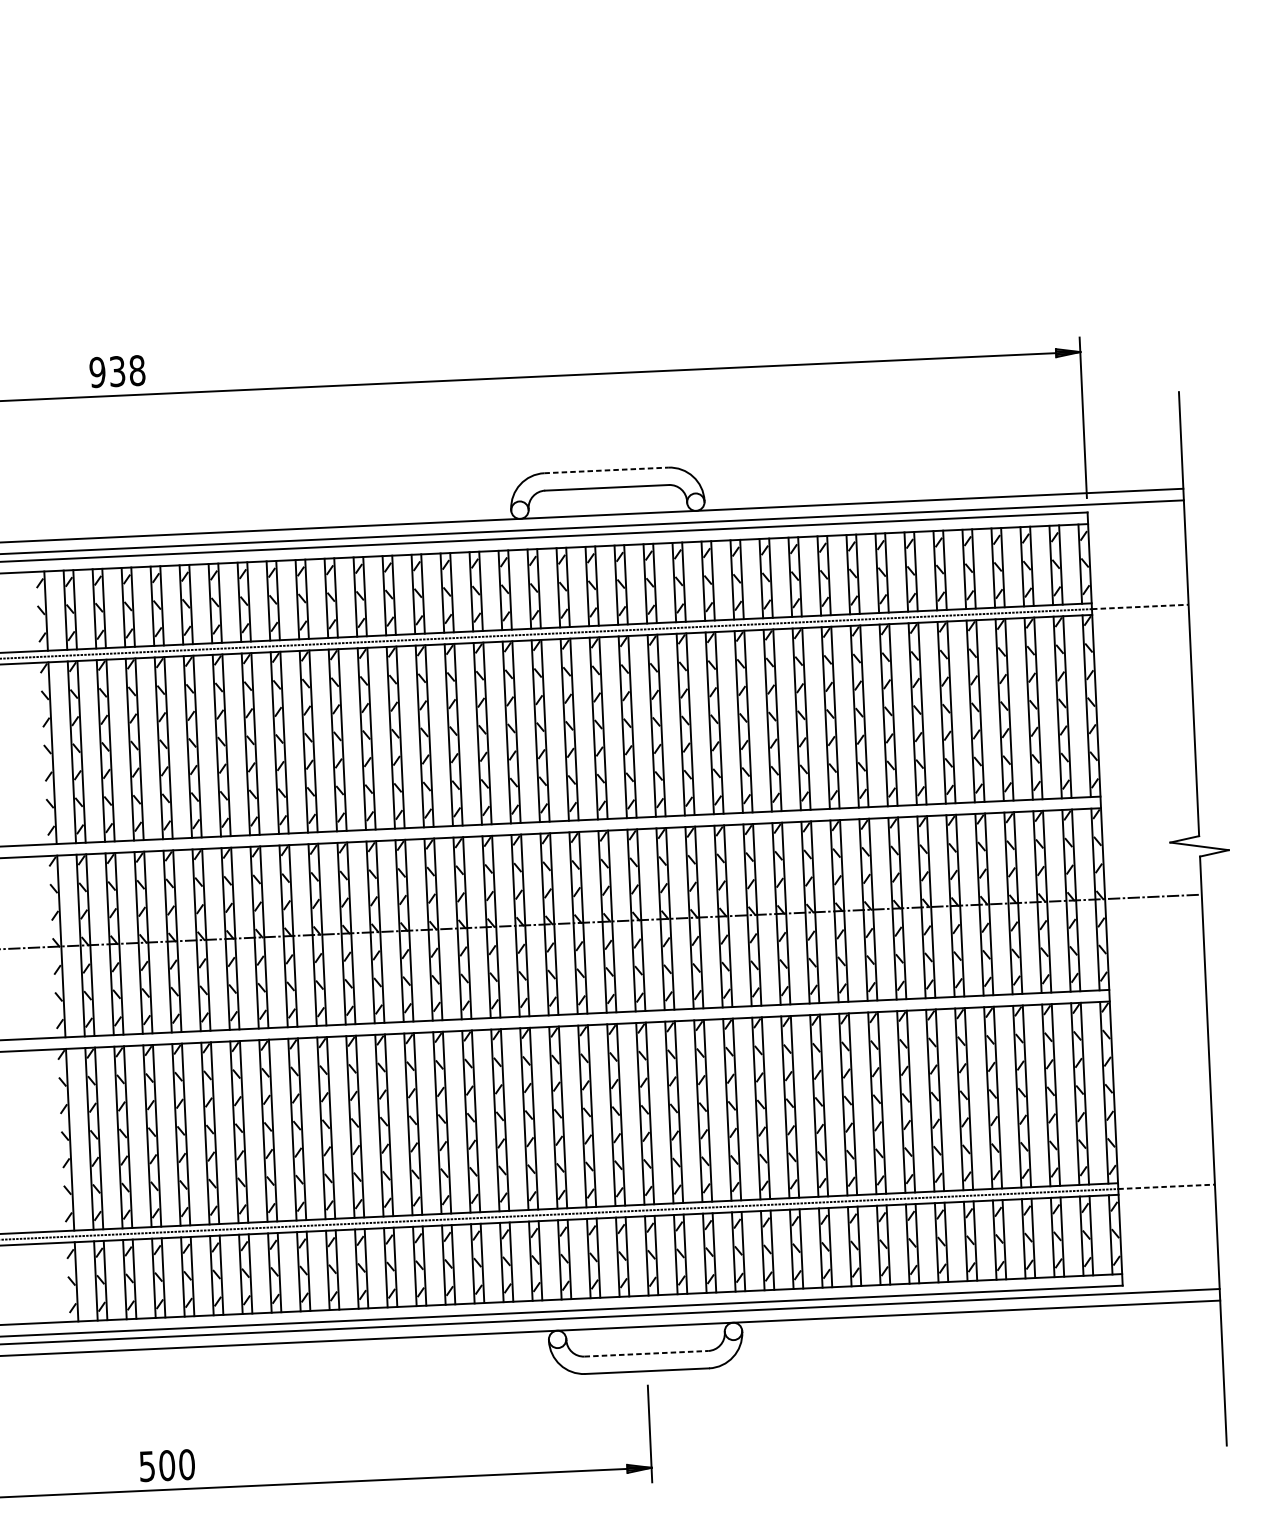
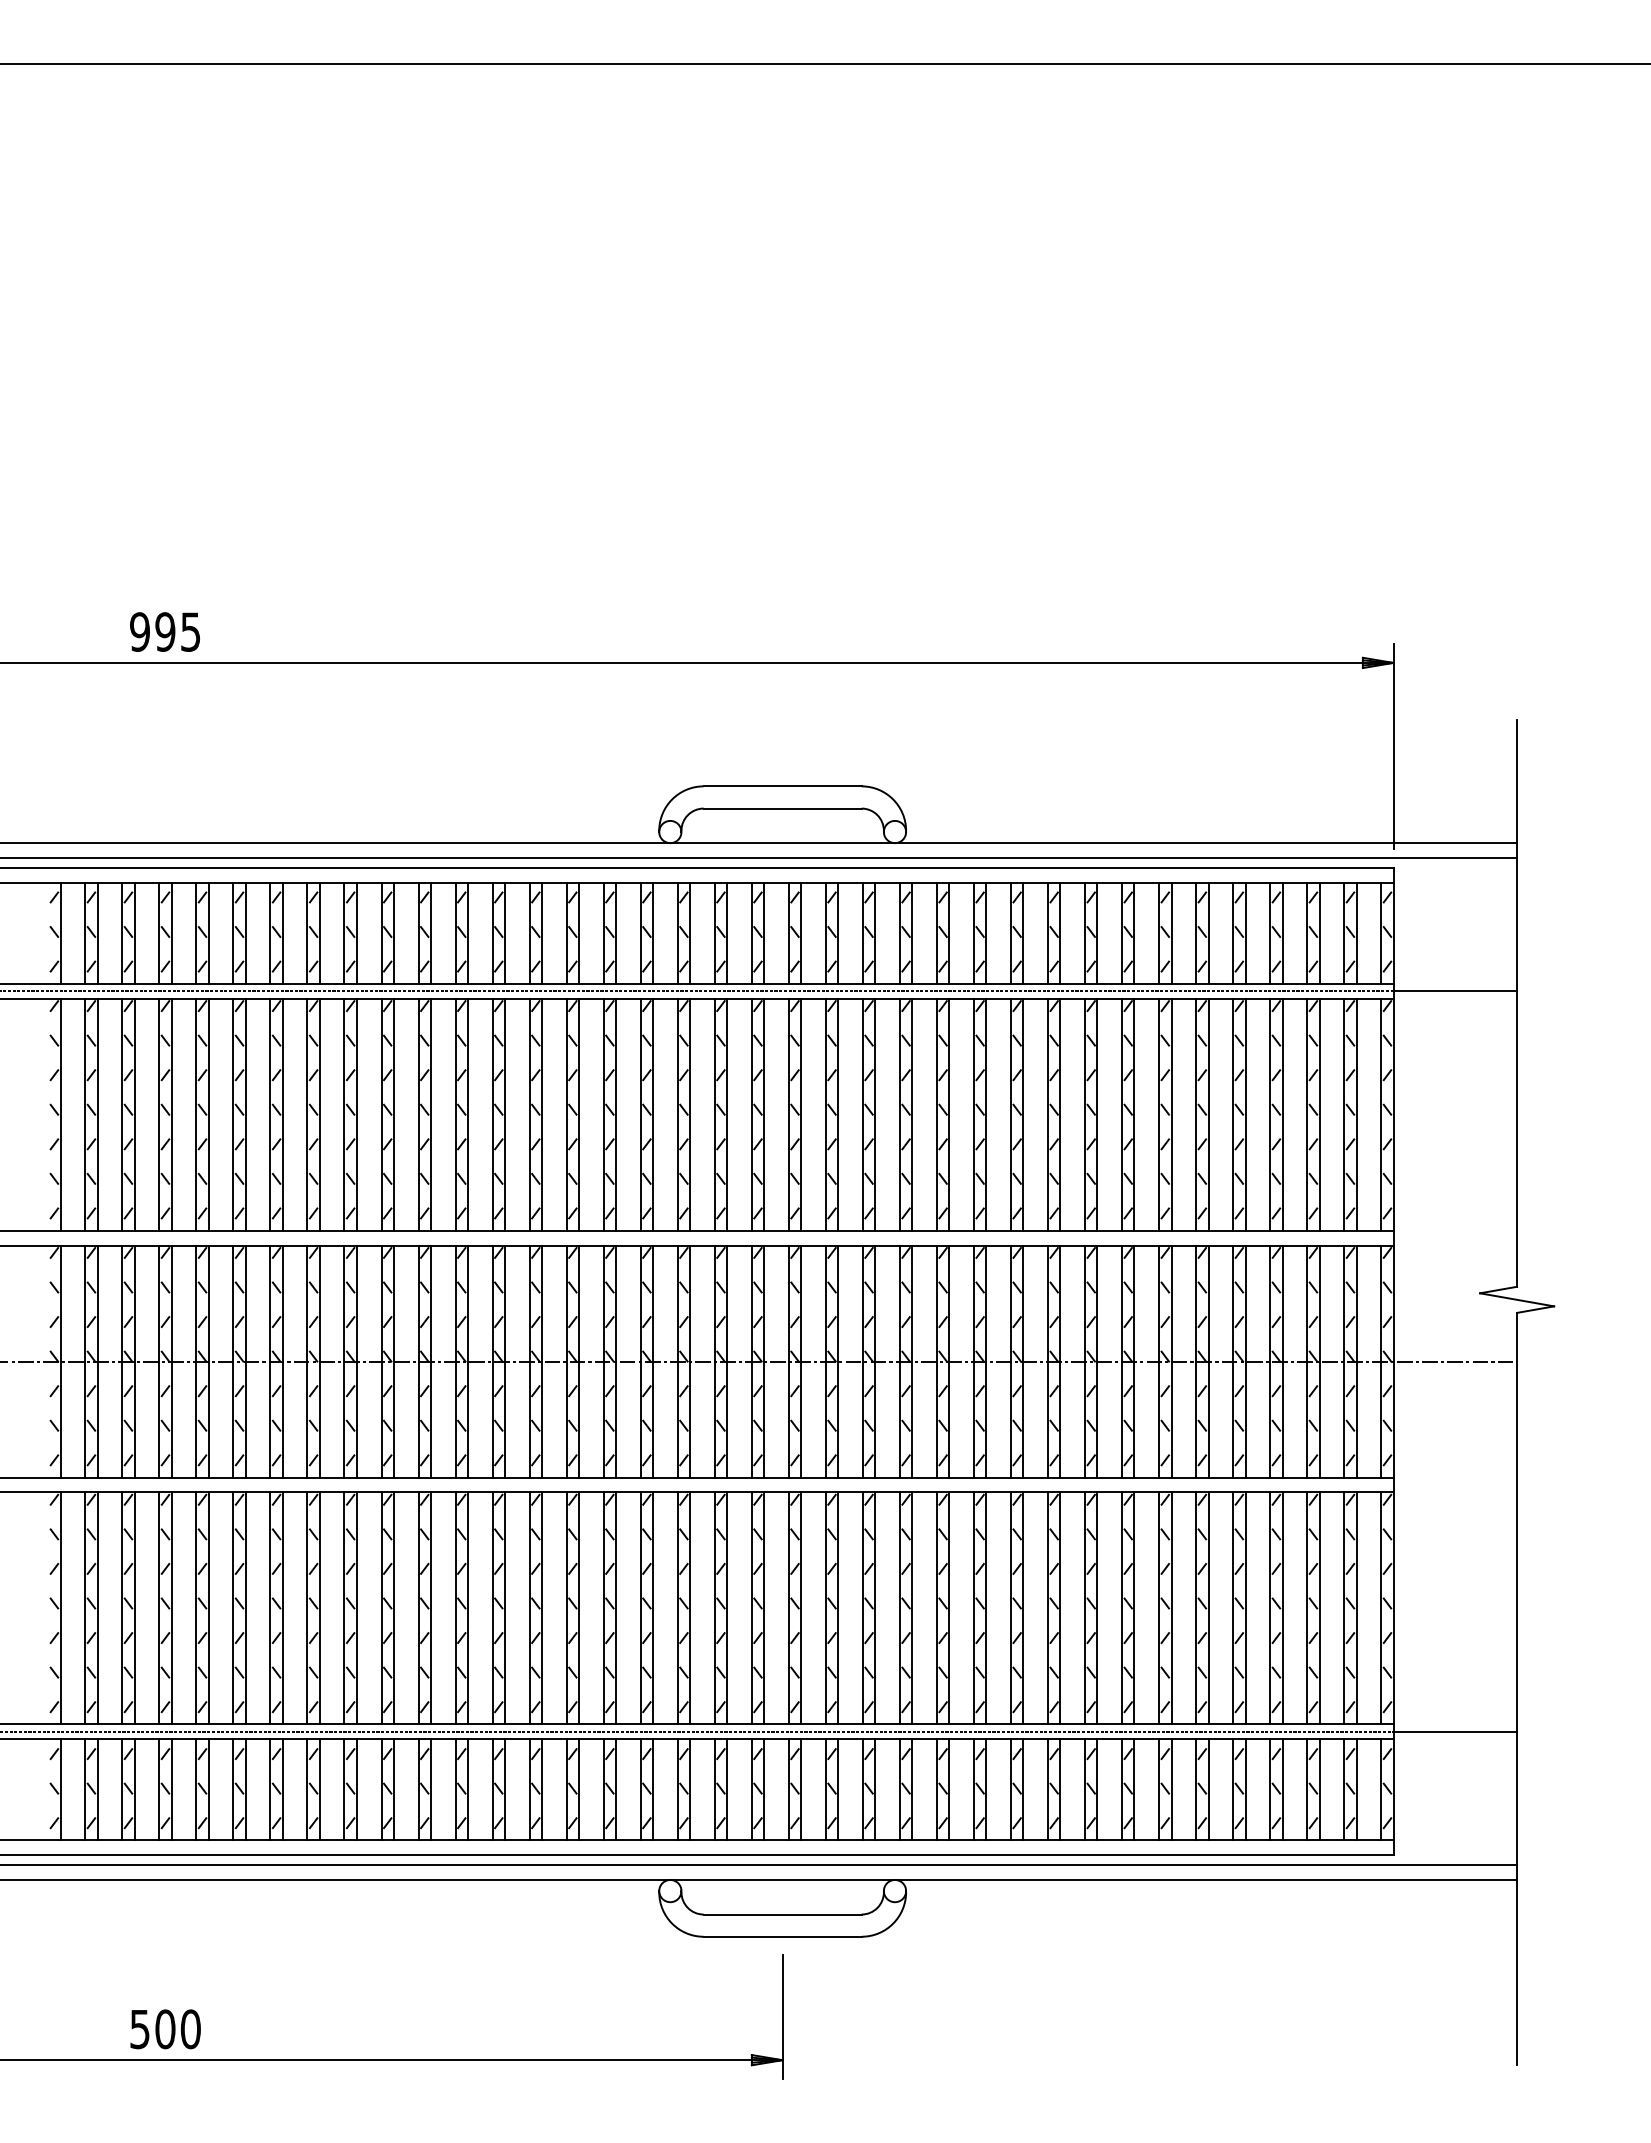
text: (126, 370) -> (177, 631), 938 -> 995
line: (606, 470) -> (782, 786), dashed -> solid
line: (1140, 607) -> (1455, 991), dashed -> solid
line: (1166, 1186) -> (1455, 1731), dashed -> solid
line: (646, 1353) -> (782, 1914), dashed -> solid

